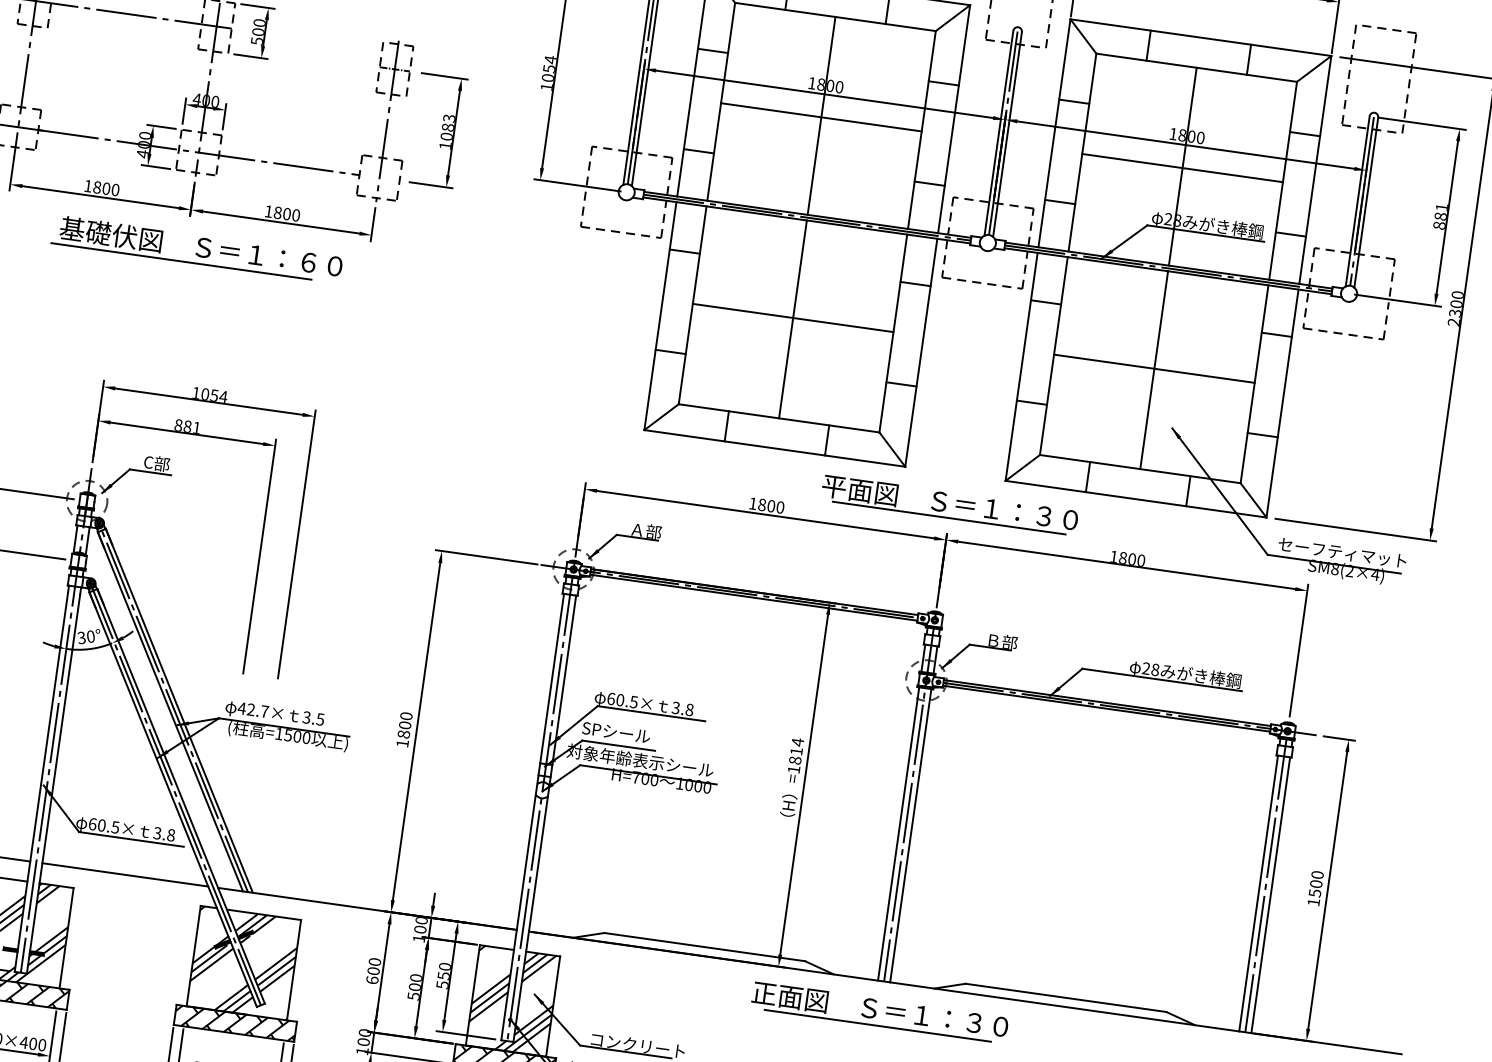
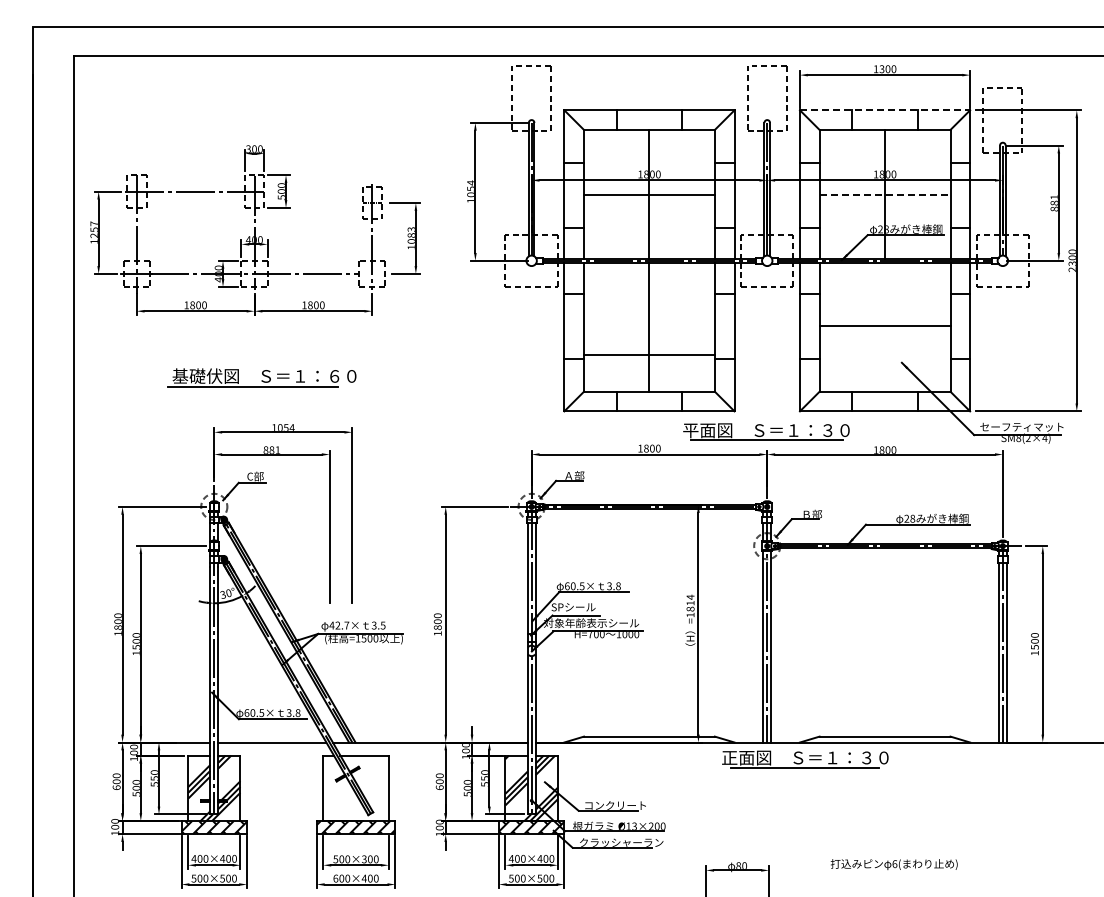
line: (1201, 38) -> (885, 110), solid -> dashed
line: (1183, 168) -> (885, 195), solid -> dashed
part: (196, 248) -> (261, 377), moved
line: (793, 318) -> (649, 355), moved
line: (1155, 369) -> (885, 326), removed
hatch: (242, 963) -> (355, 788), removed
part: (880, 1012) -> (805, 759), moved

